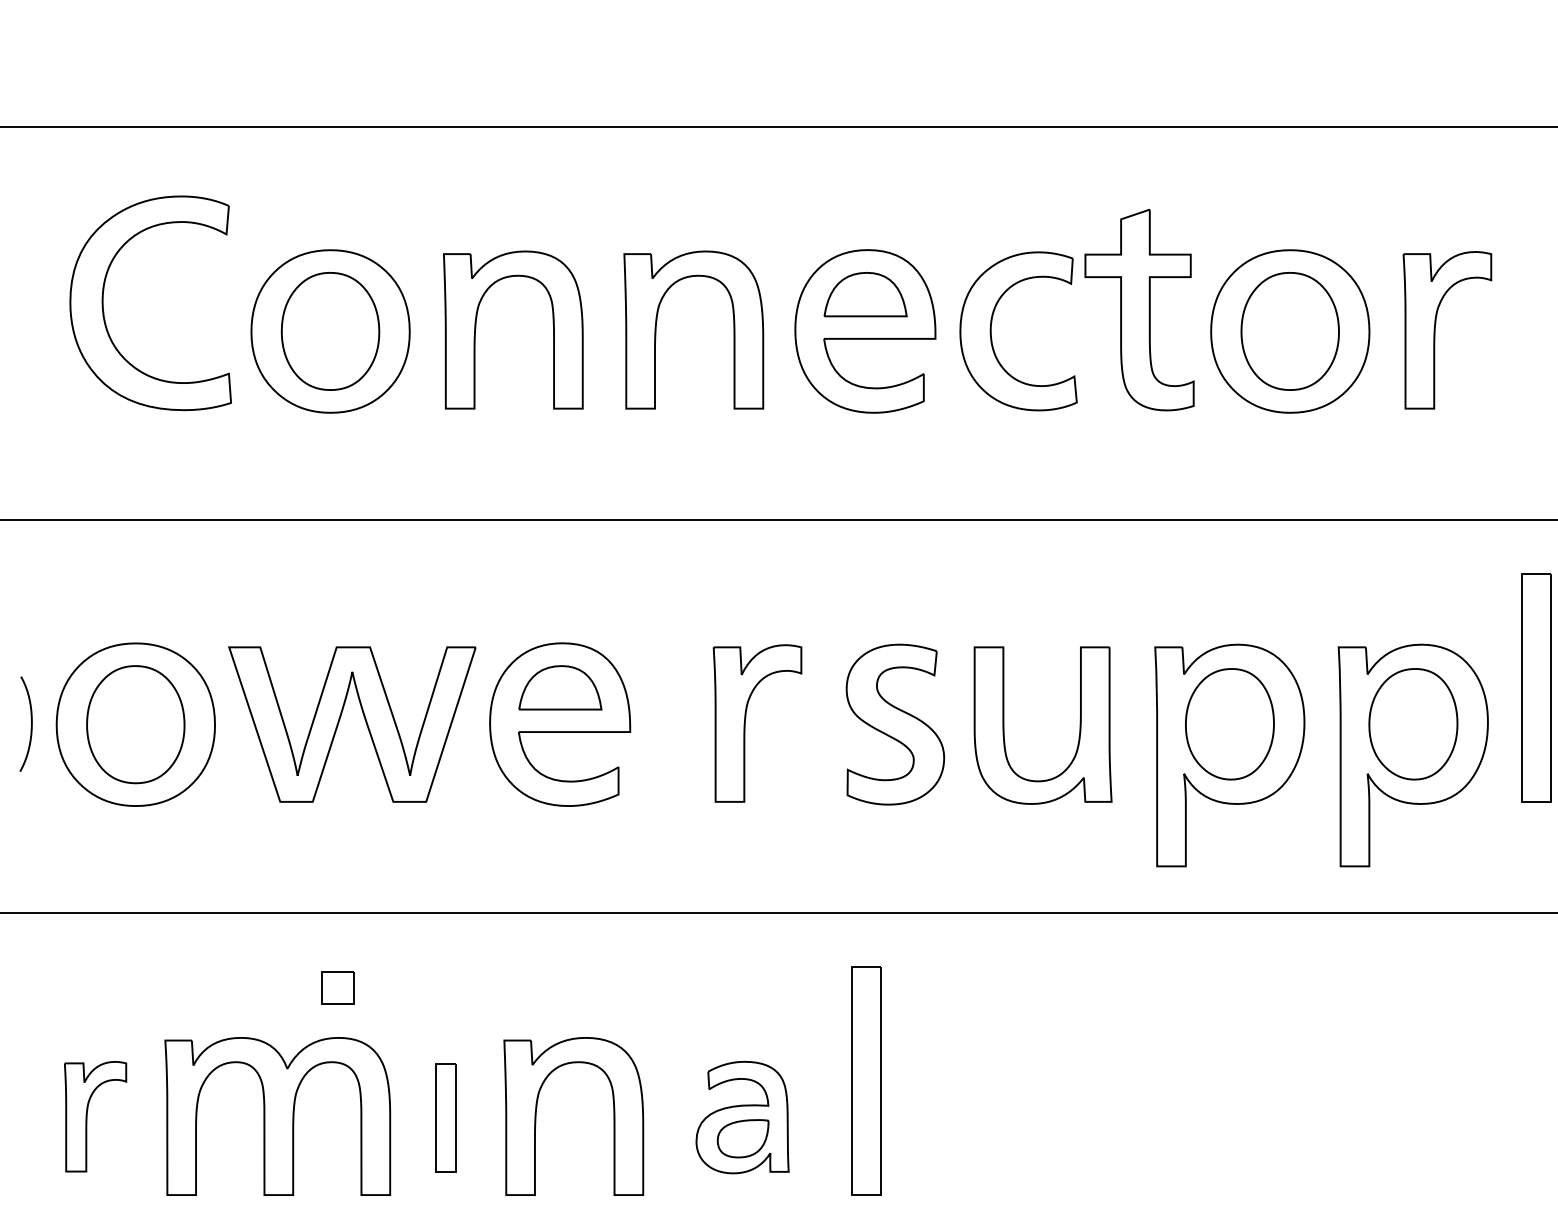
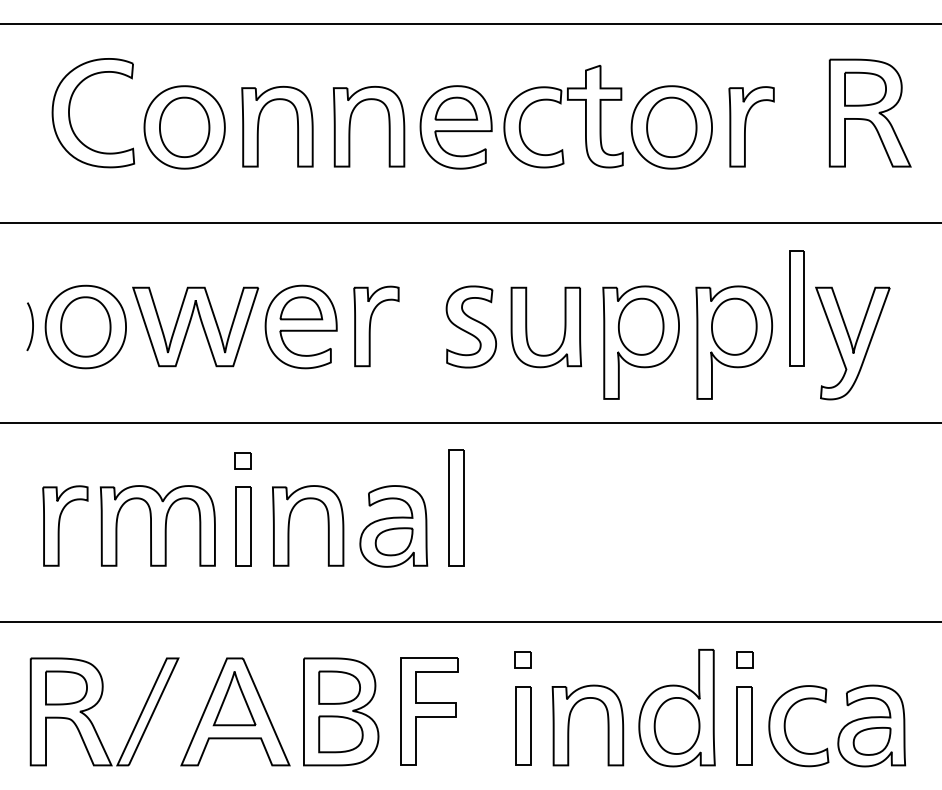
part: (757, 723) -> (376, 326), moved
part: (336, 987) -> (242, 460), moved
part: (95, 1115) -> (65, 525), size x1.43
part: (446, 1117) -> (243, 526), size x1.43
part: (741, 1117) -> (393, 526), size x1.43

